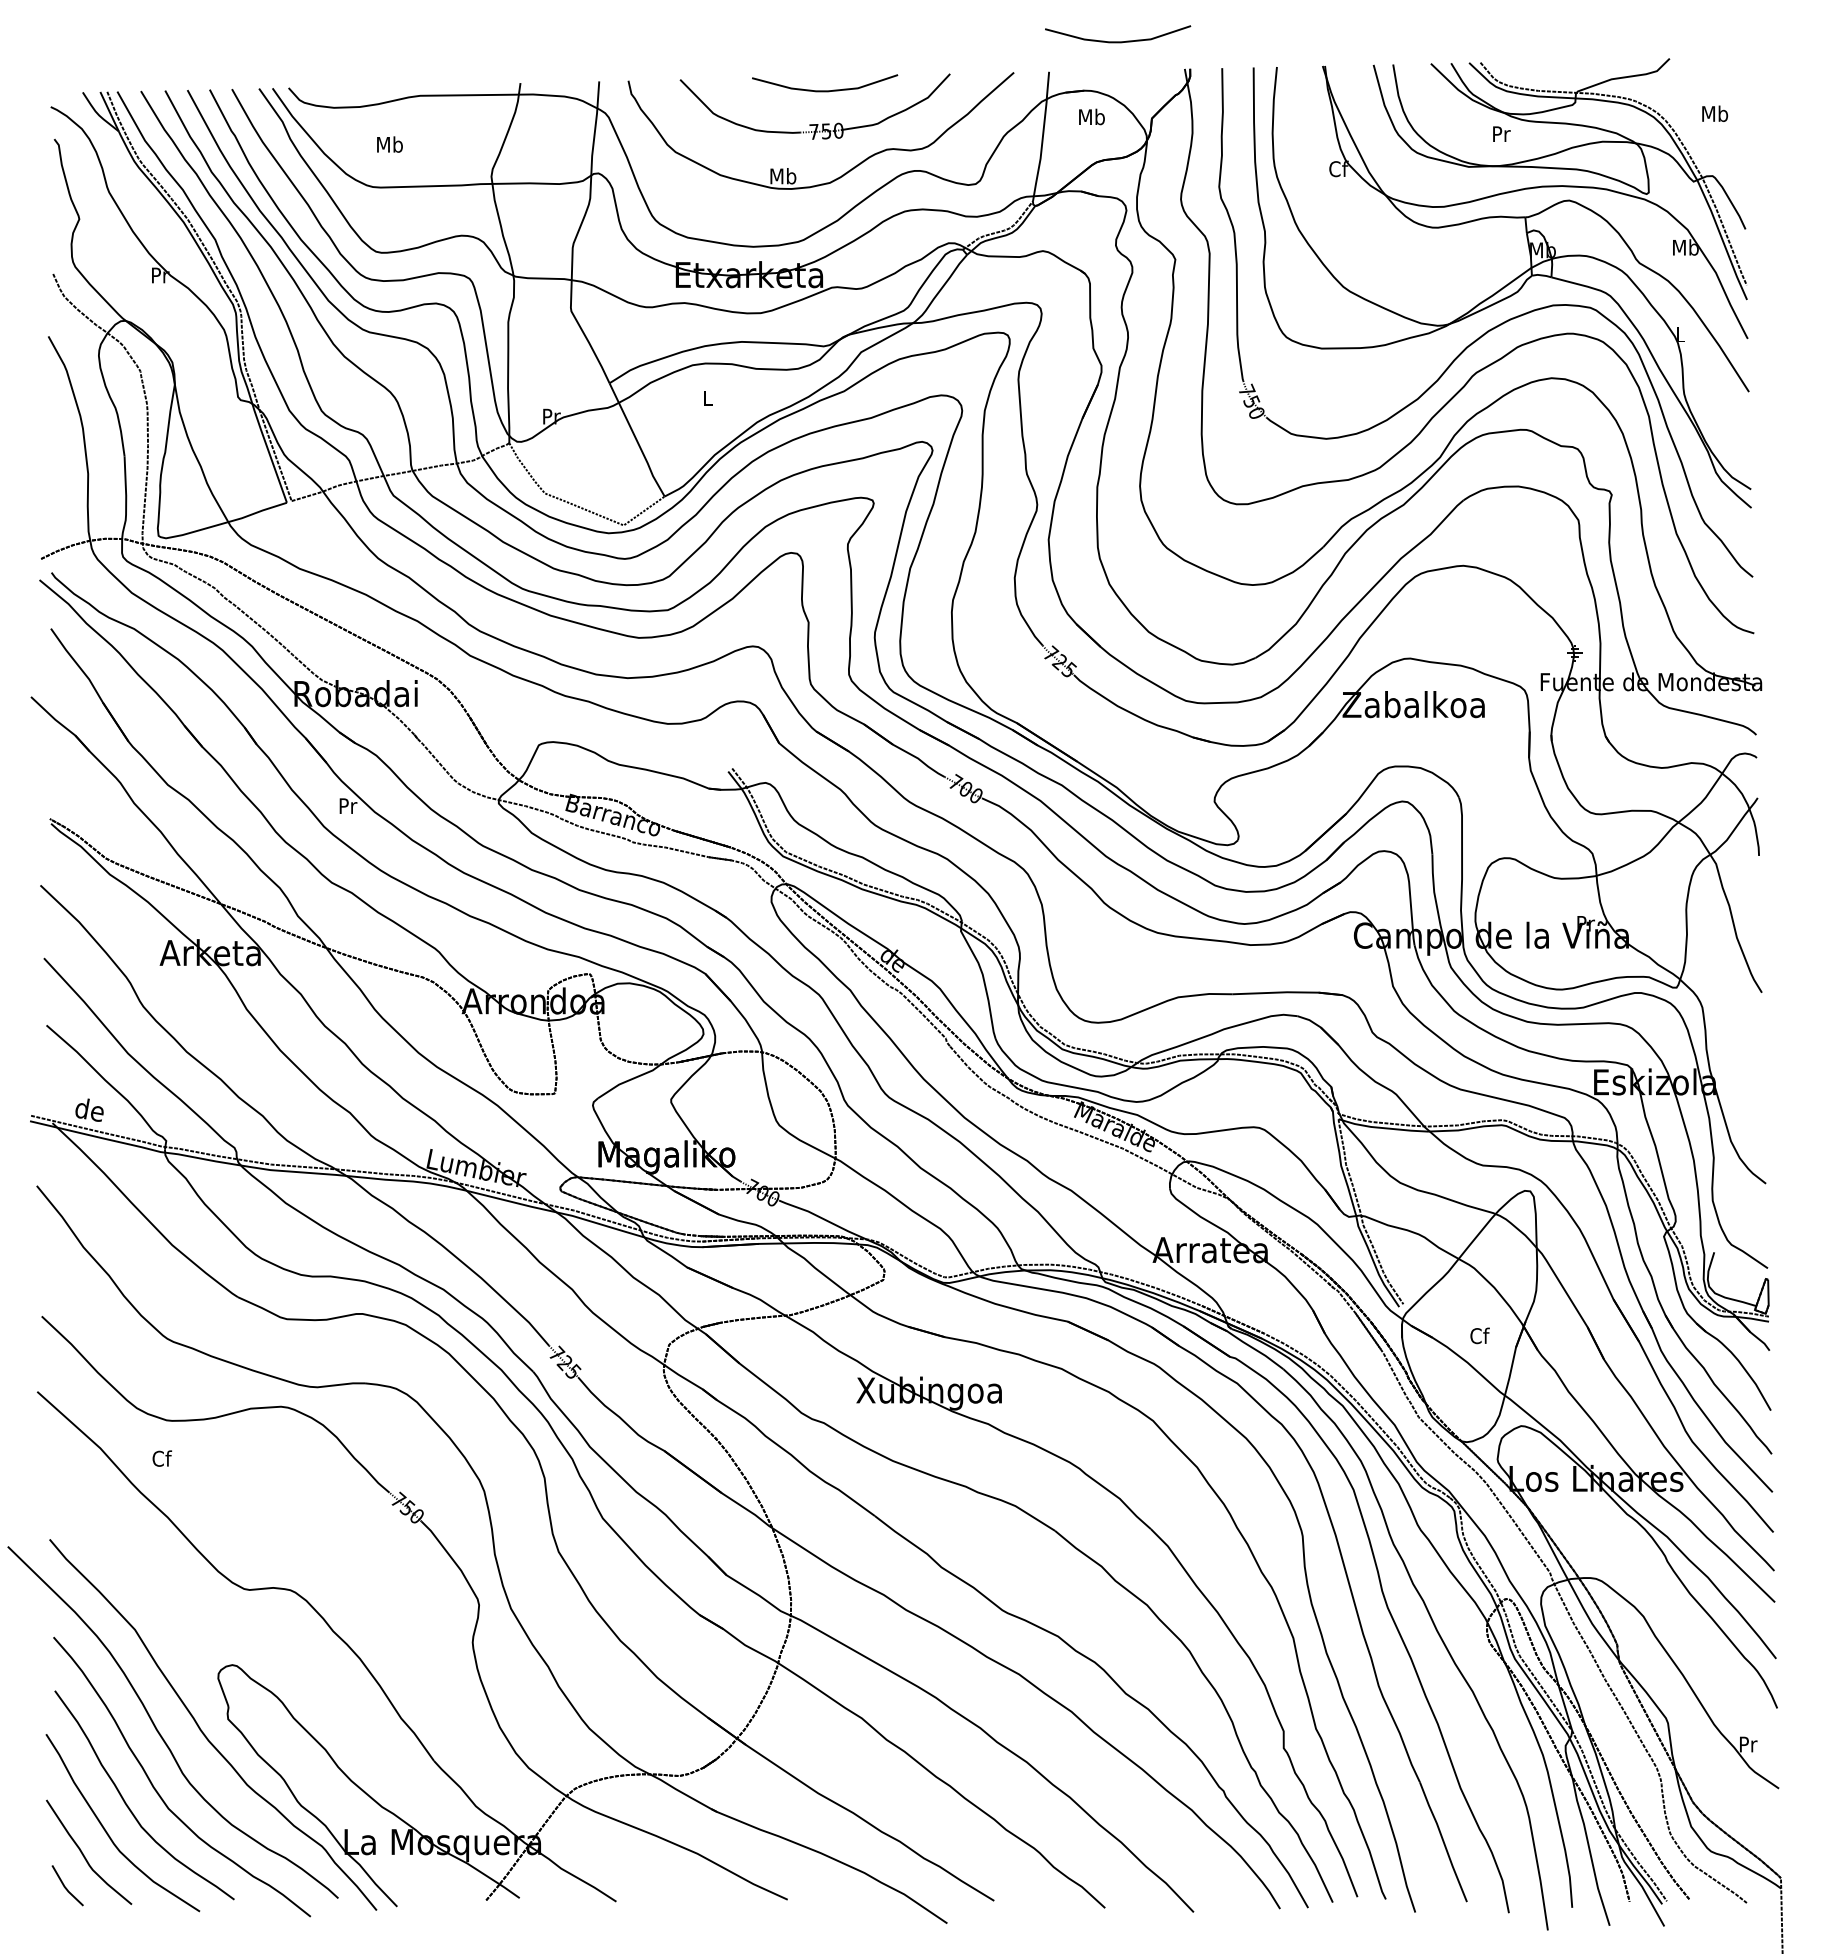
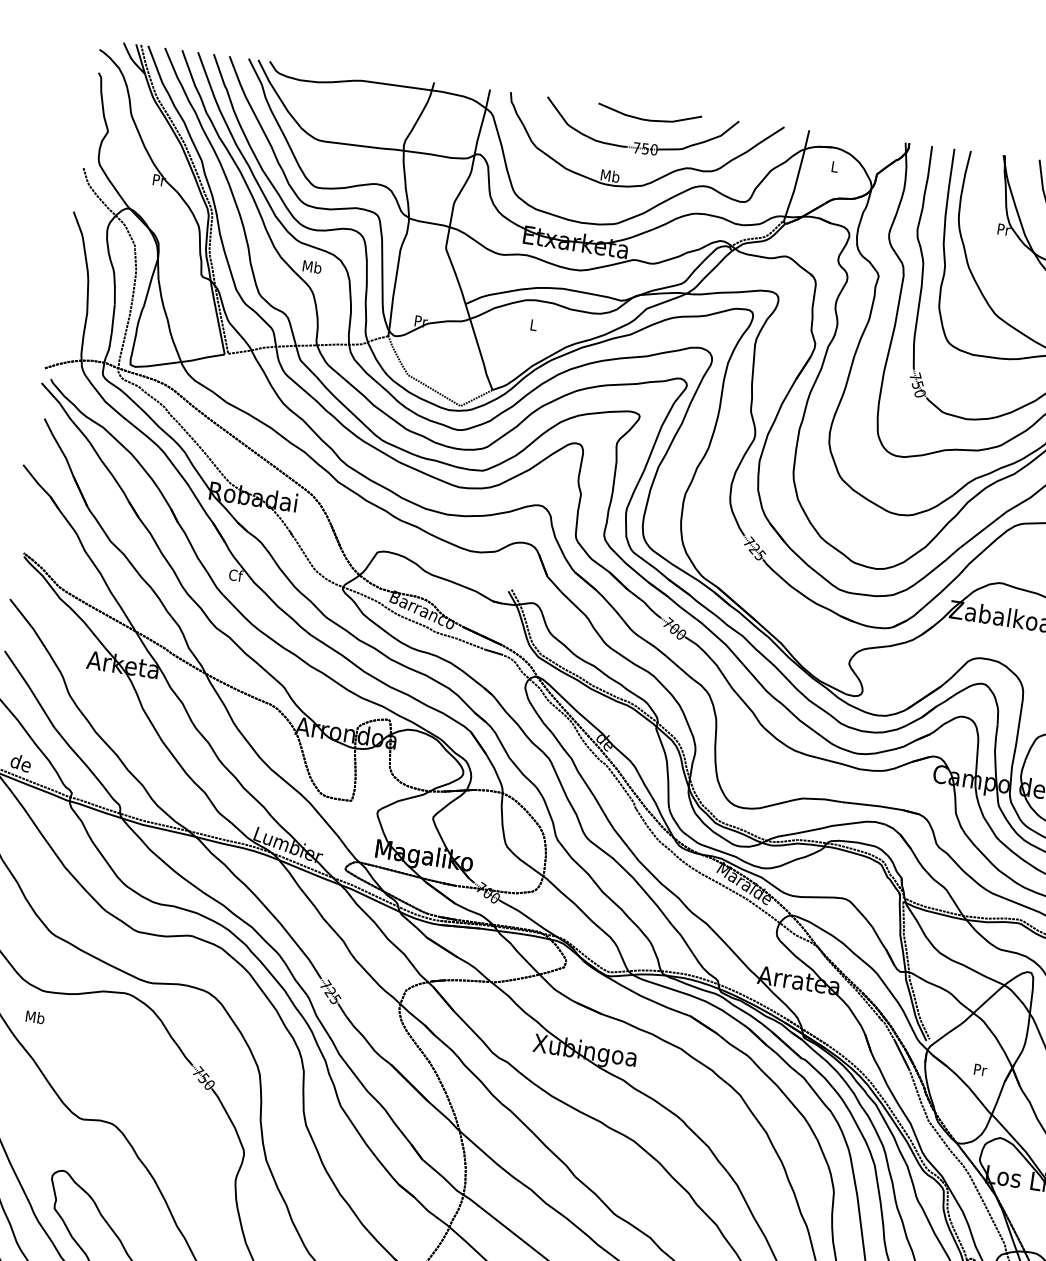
curve: (1118, 41) -> (861, 116), removed
text: (1091, 116) -> (834, 166), Mb -> L
text: (389, 144) -> (312, 266), moved
text: (1338, 168) -> (1003, 229), Cf -> Pr
text: (348, 805) -> (236, 575), Pr -> Cf
text: (1479, 1335) -> (980, 1069), Cf -> Pr
text: (161, 1458) -> (35, 1017), Cf -> Mb

